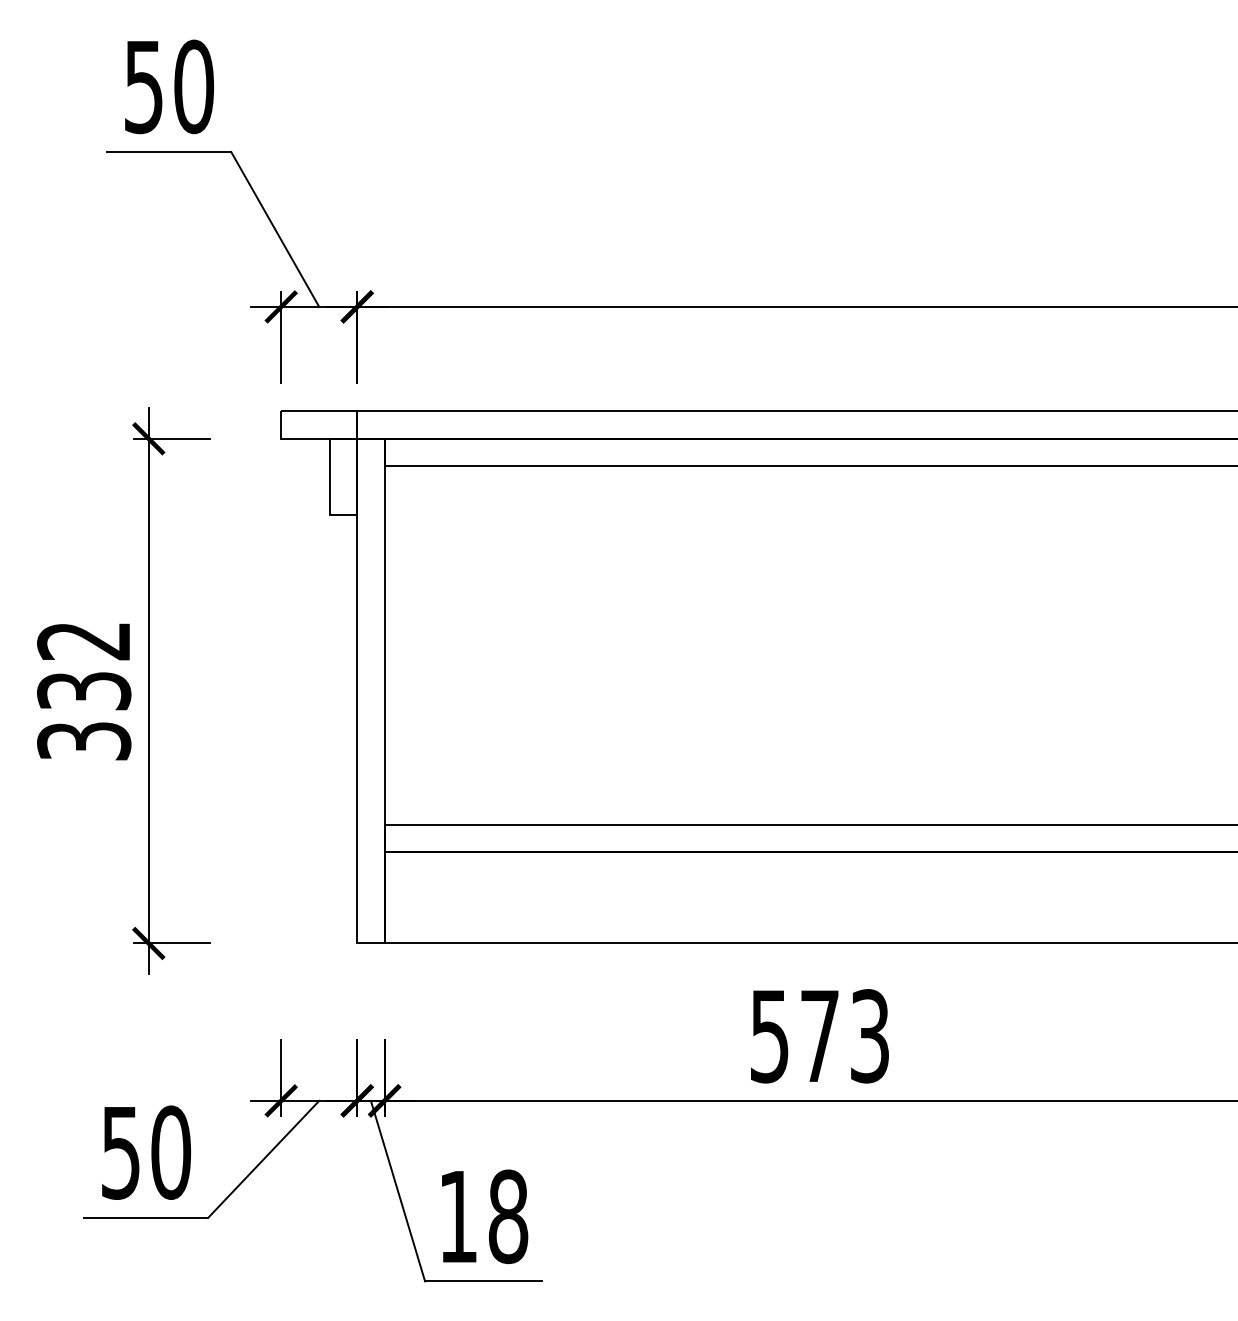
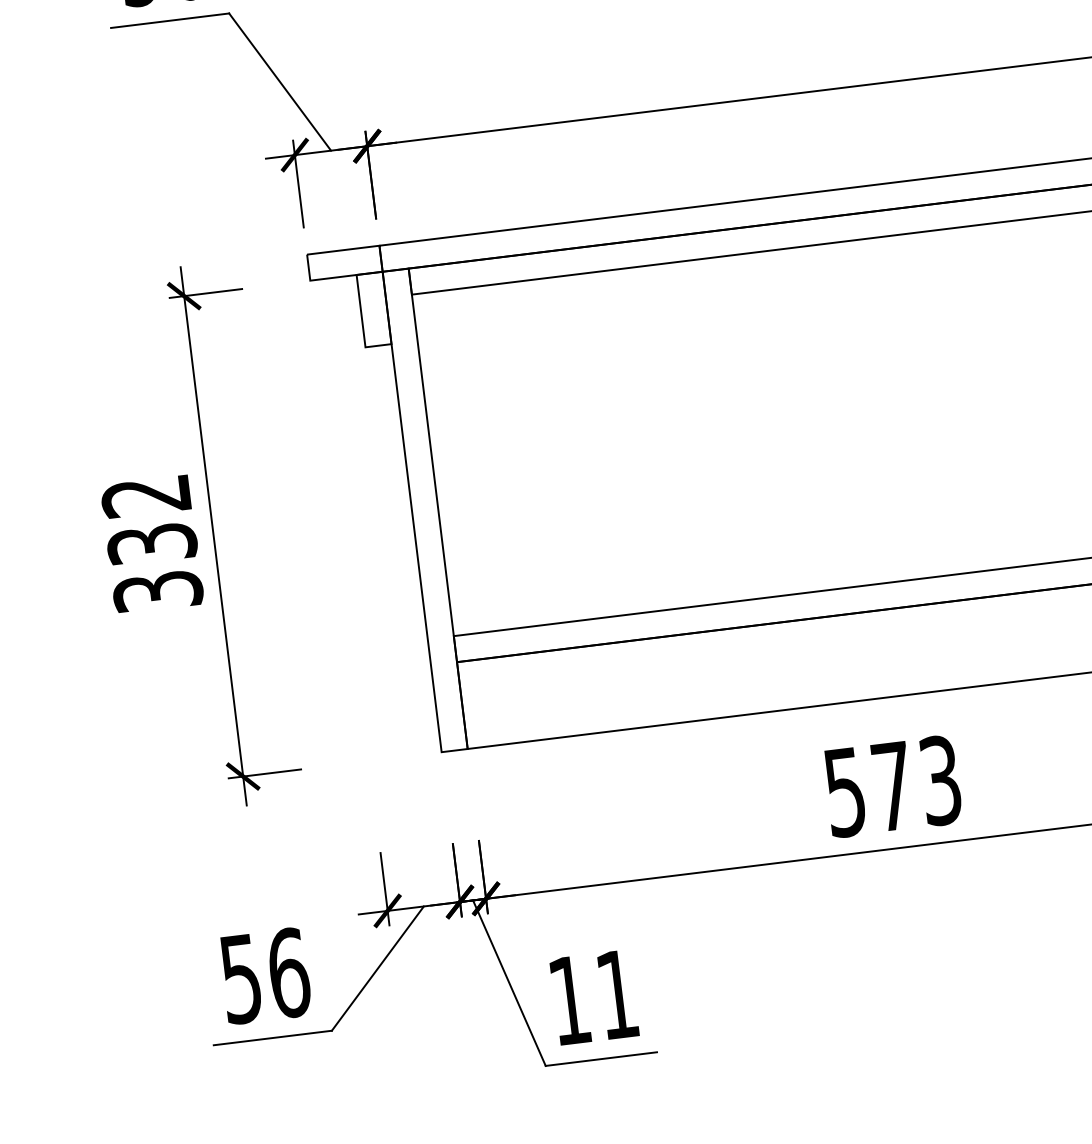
text: (171, 1152) -> (289, 972), 50 -> 56
text: (508, 1216) -> (617, 994), 18 -> 11

